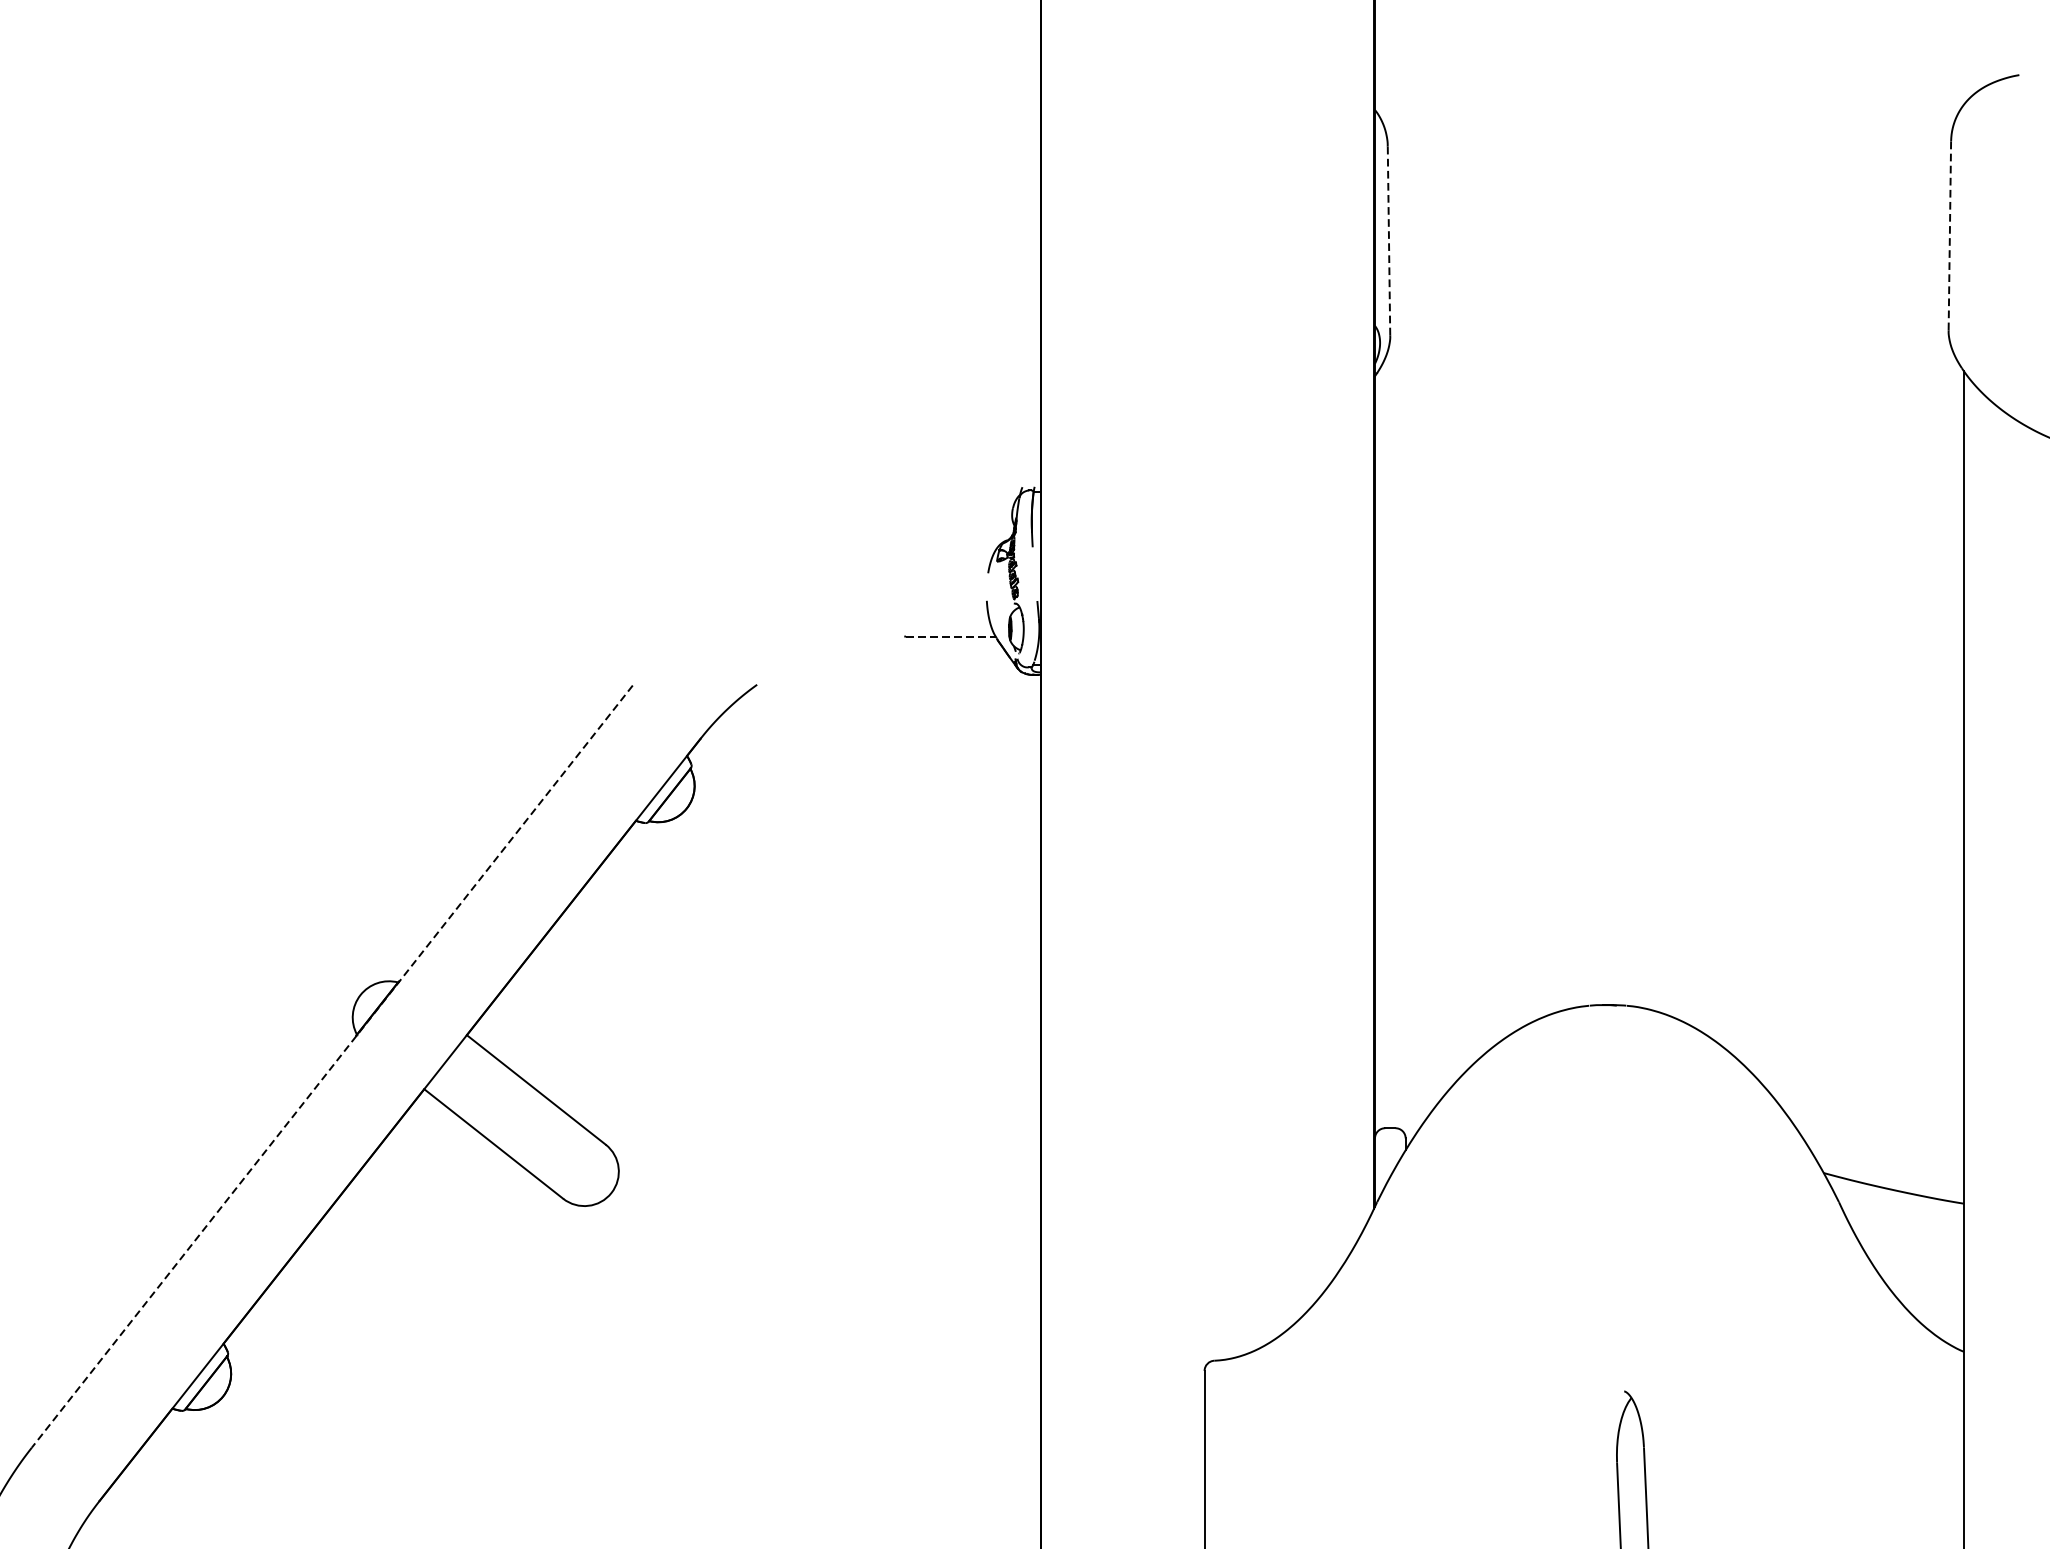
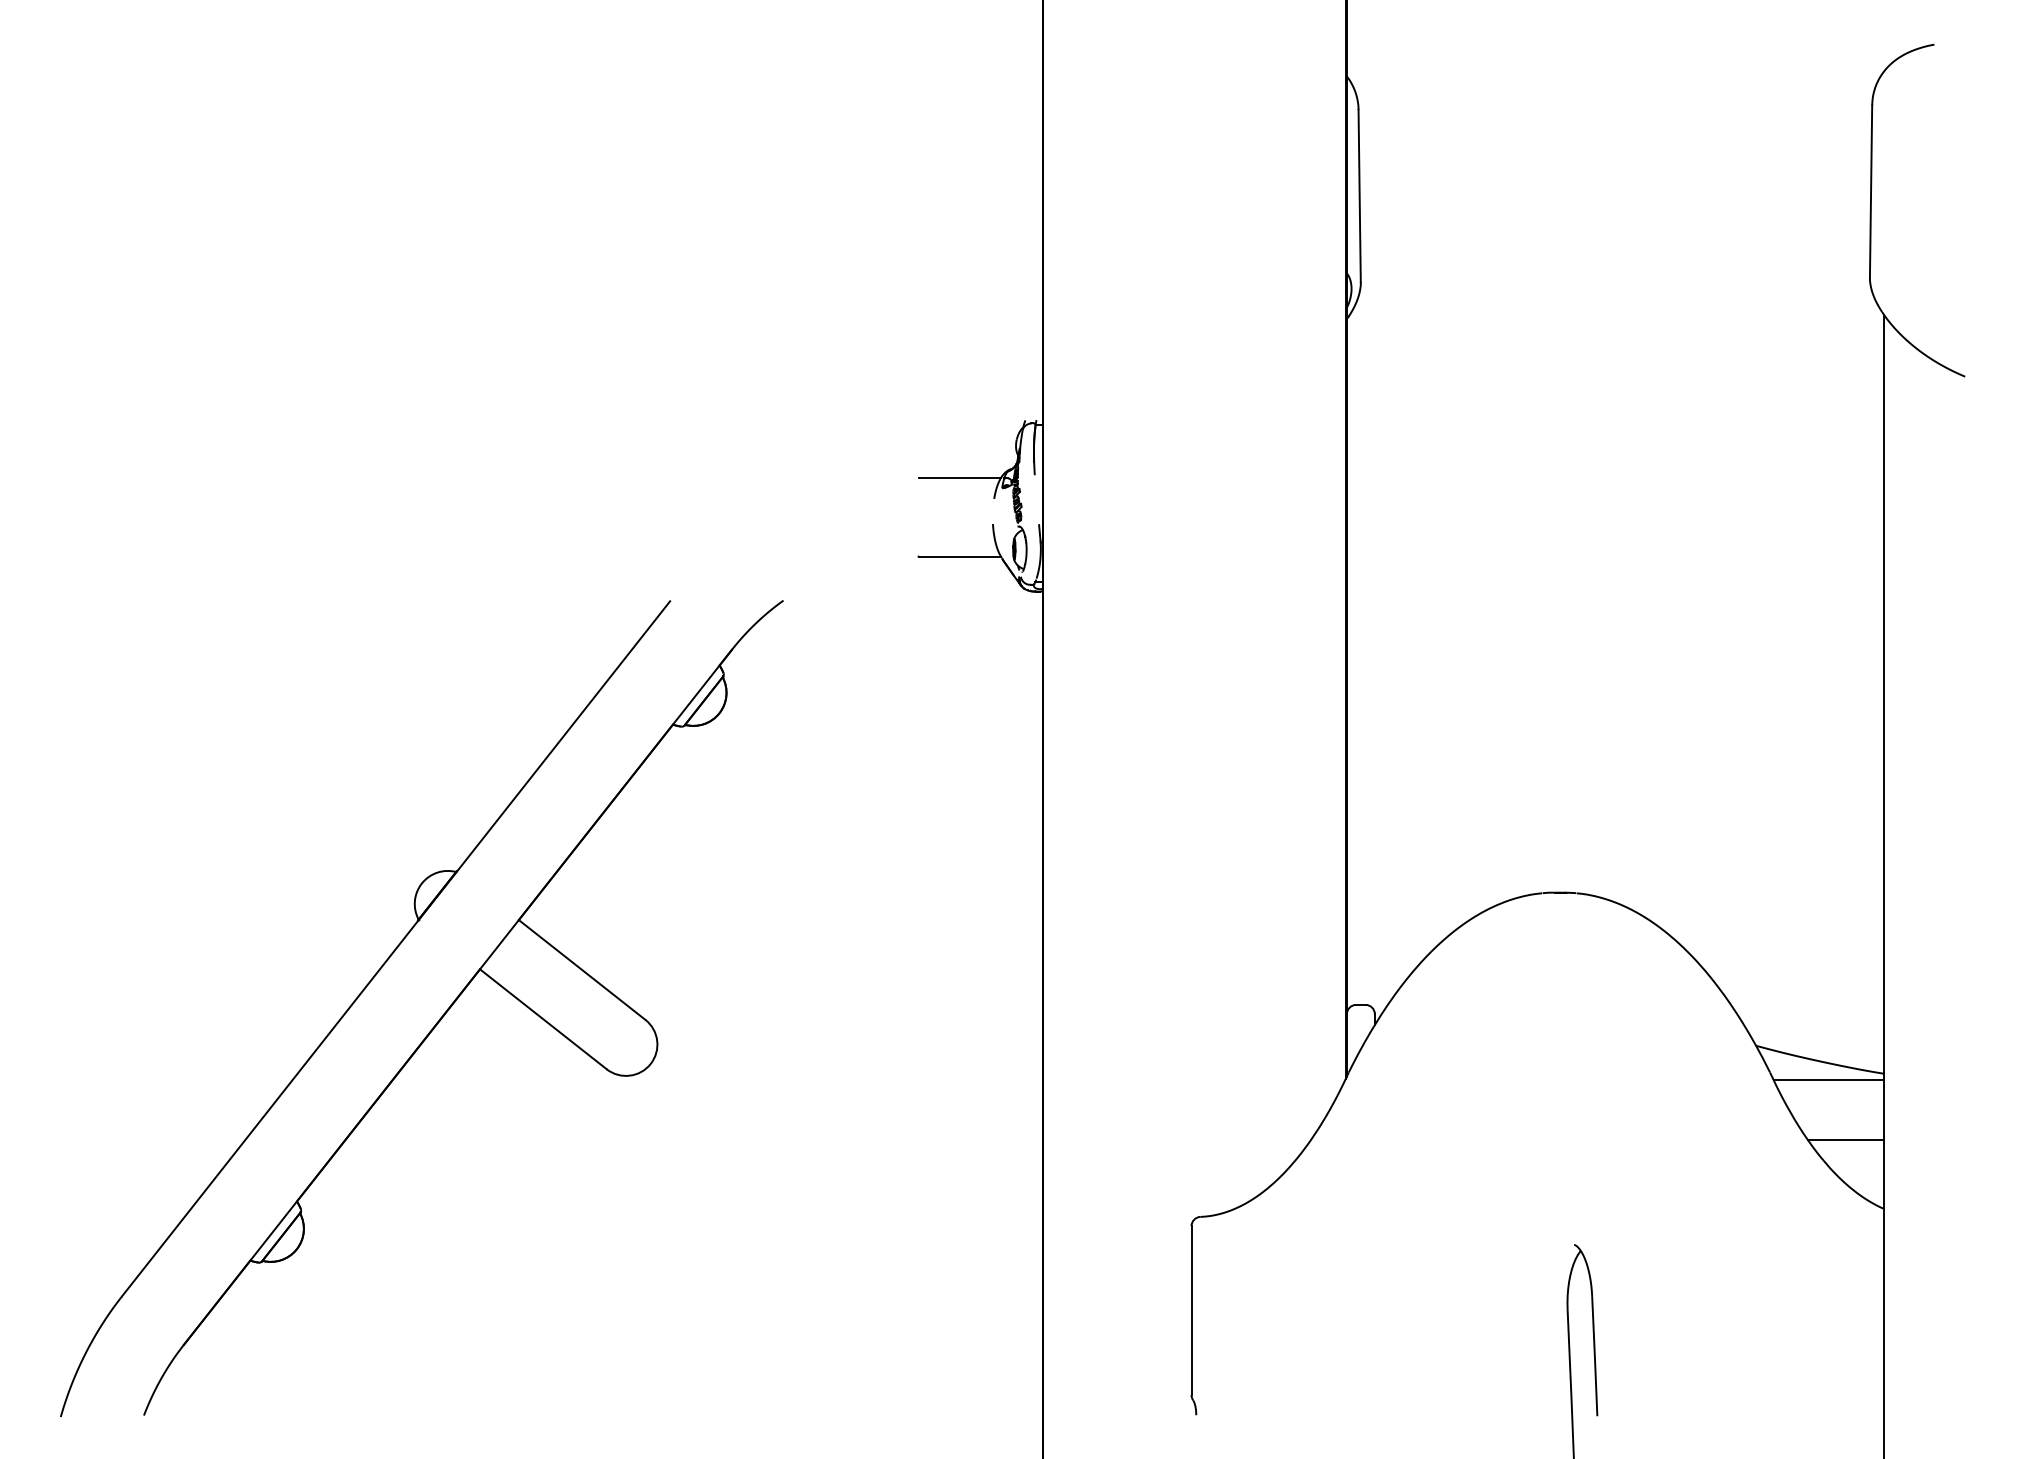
line: (1950, 236) -> (1871, 191), dashed -> solid
line: (1388, 240) -> (1359, 195), dashed -> solid
line: (951, 549) -> (960, 477), added
line: (951, 636) -> (960, 556), dashed -> solid
line: (331, 1067) -> (395, 949), dashed -> solid
line: (1903, 1211) -> (1828, 1080), added
line: (1921, 1275) -> (1845, 1139), added

